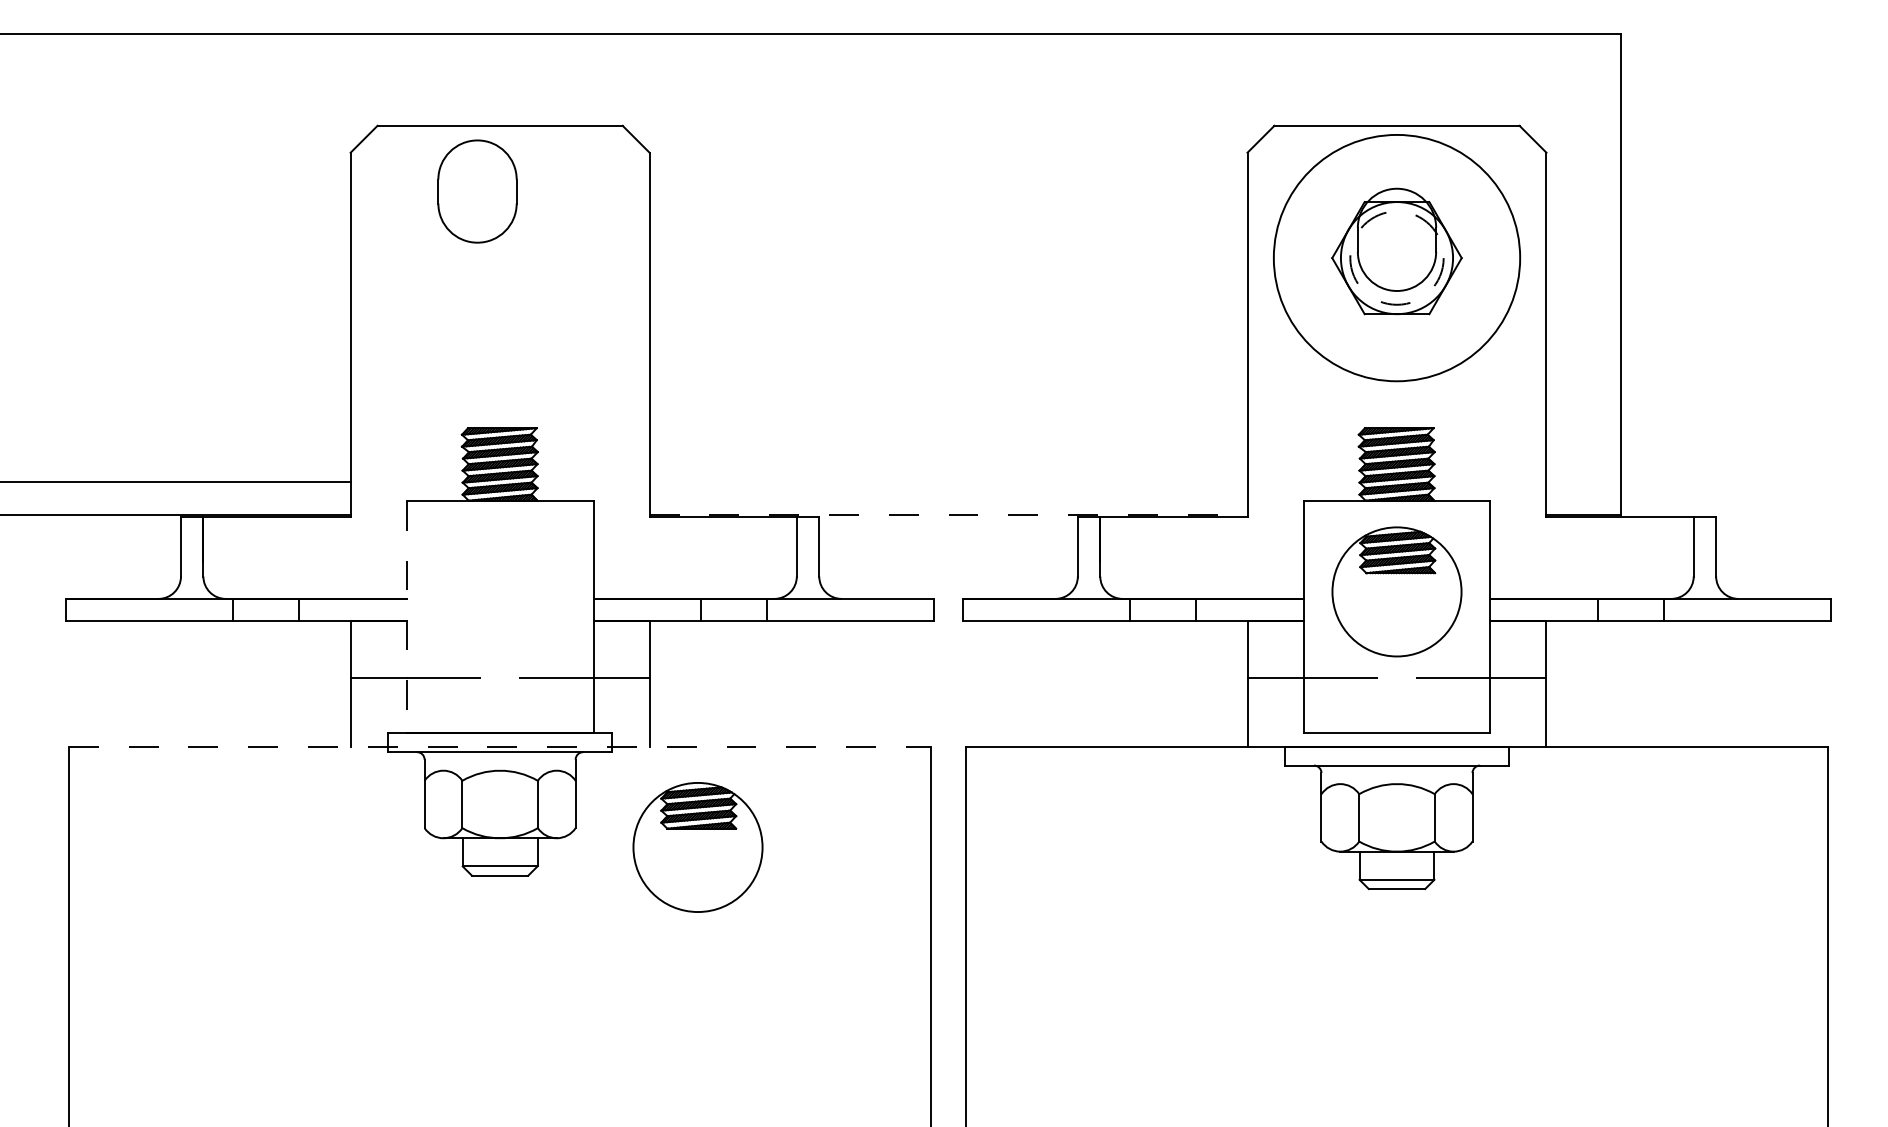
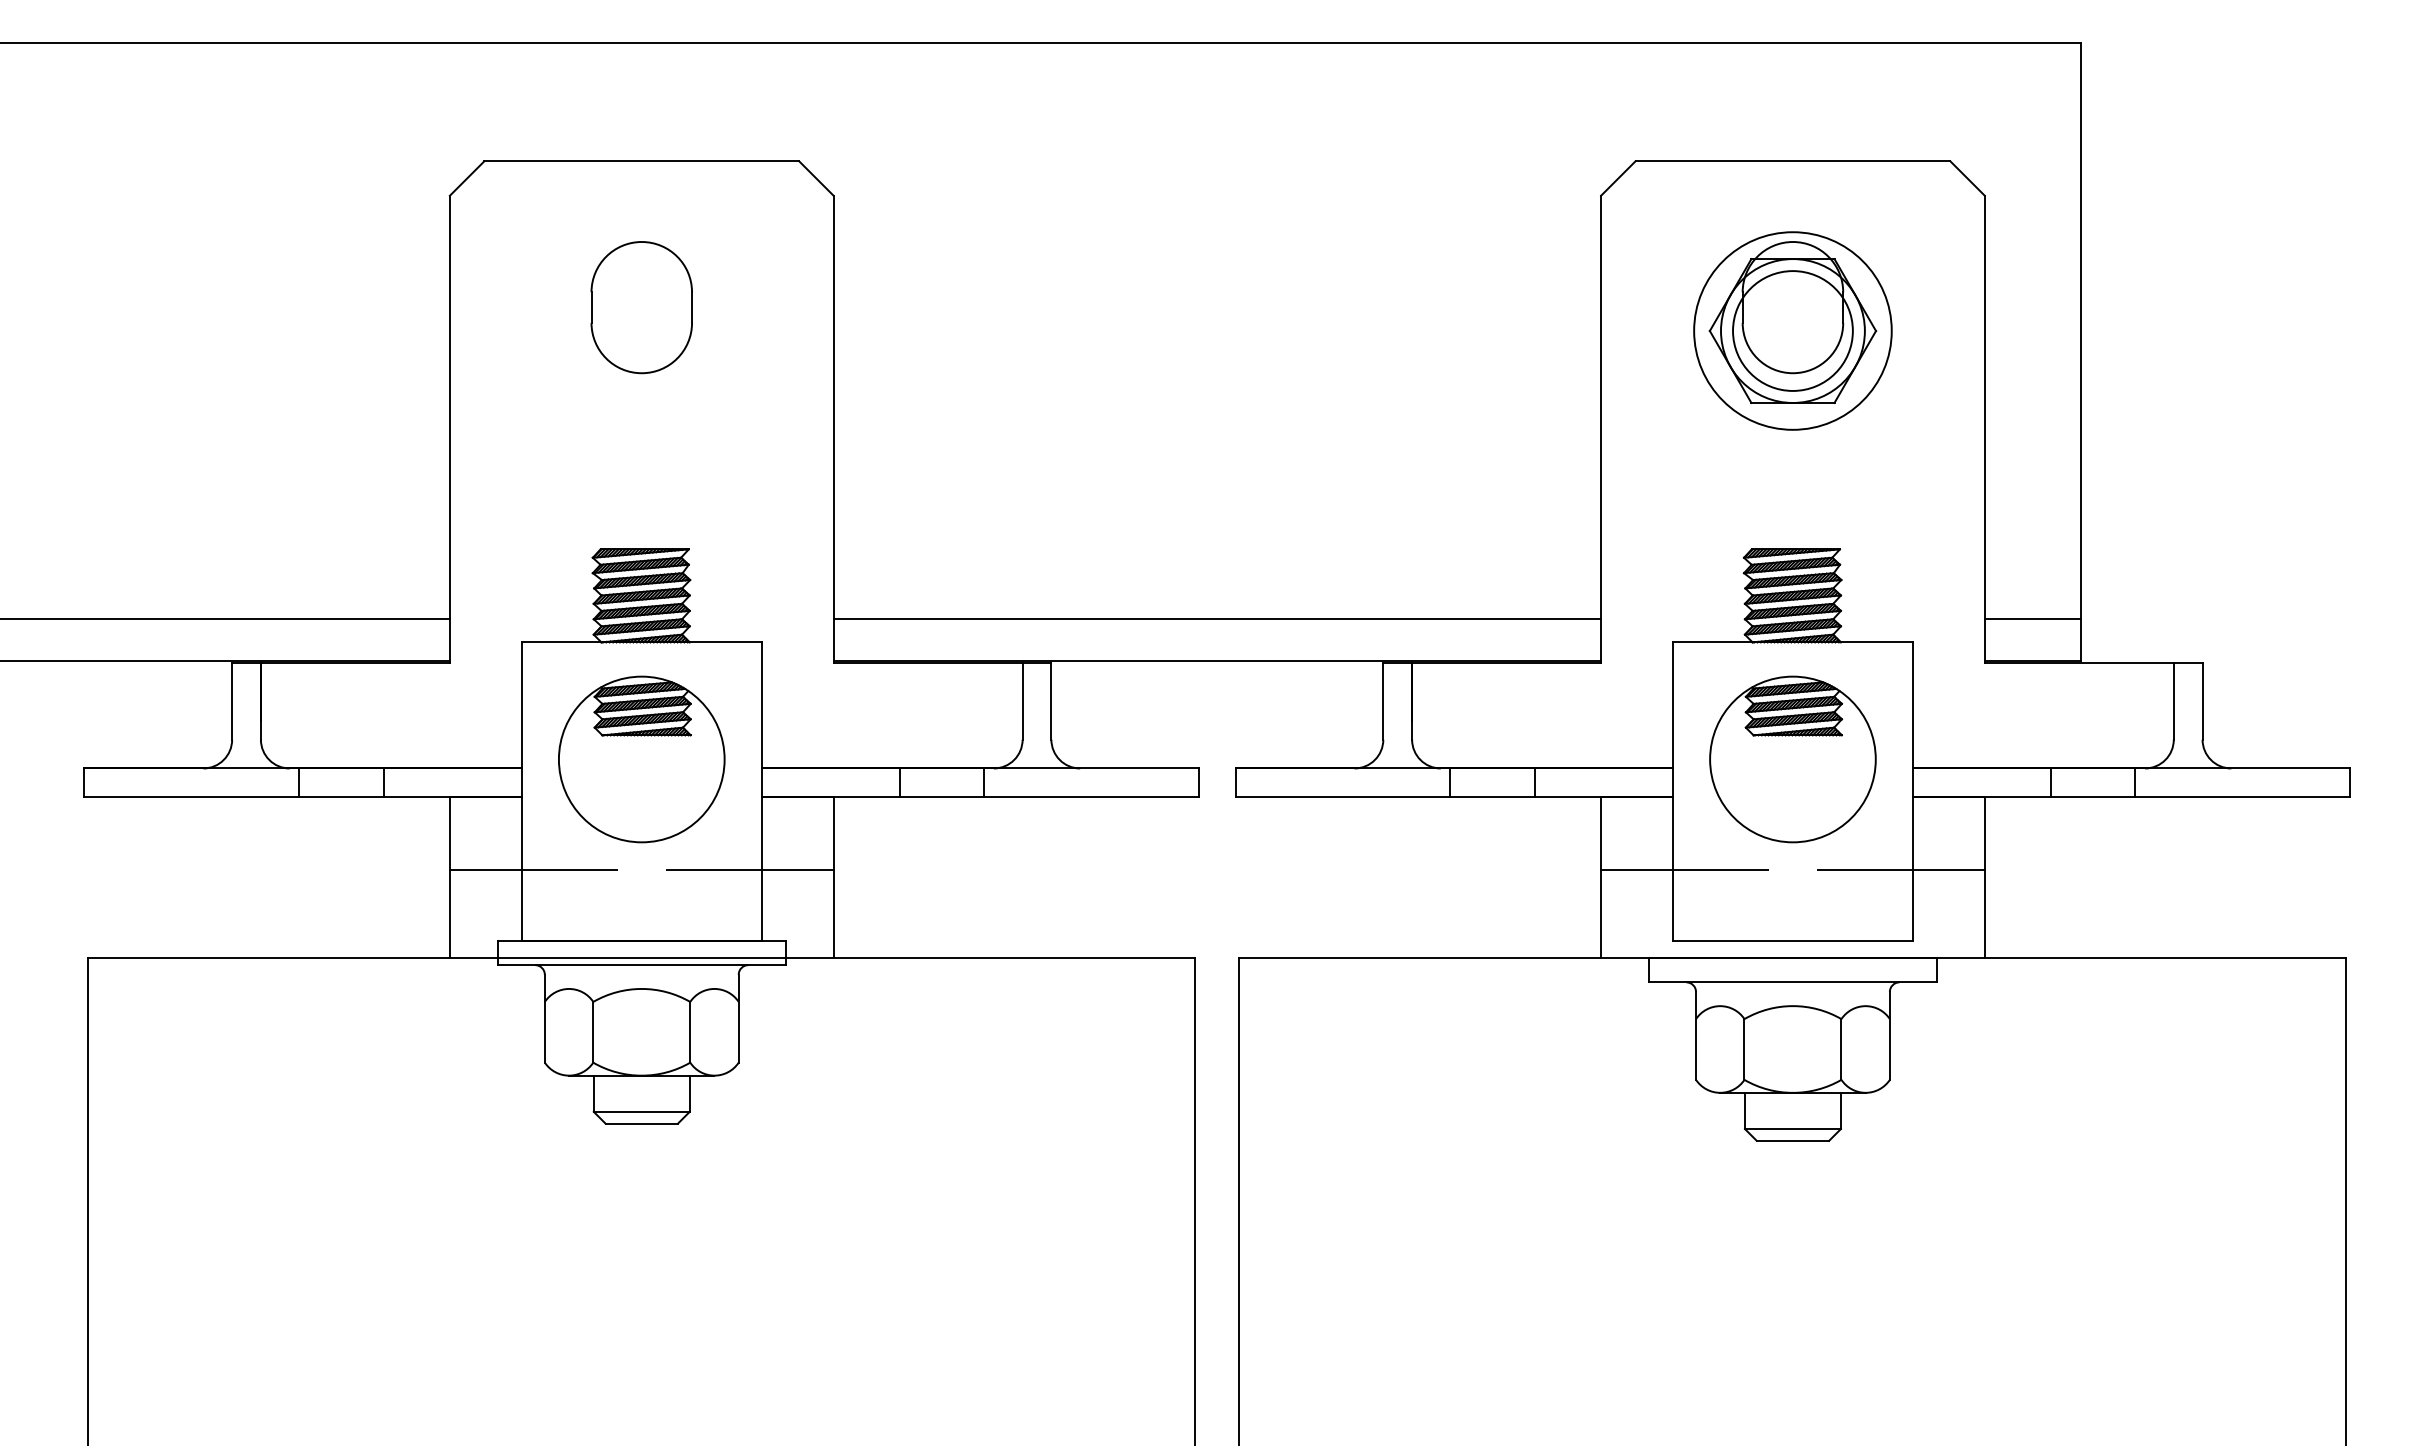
part: (477, 191) -> (641, 307), moved
circle: (1396, 257) -> (1792, 330), dashed -> solid
circle: (1396, 257) -> (1792, 330), size x0.62
line: (948, 482) -> (1217, 618), added
line: (1583, 482) -> (2032, 618), added
line: (948, 515) -> (1217, 661), dashed -> solid
line: (406, 617) -> (521, 792), dashed -> solid
line: (499, 746) -> (641, 958), dashed -> solid
part: (697, 847) -> (641, 759), moved

